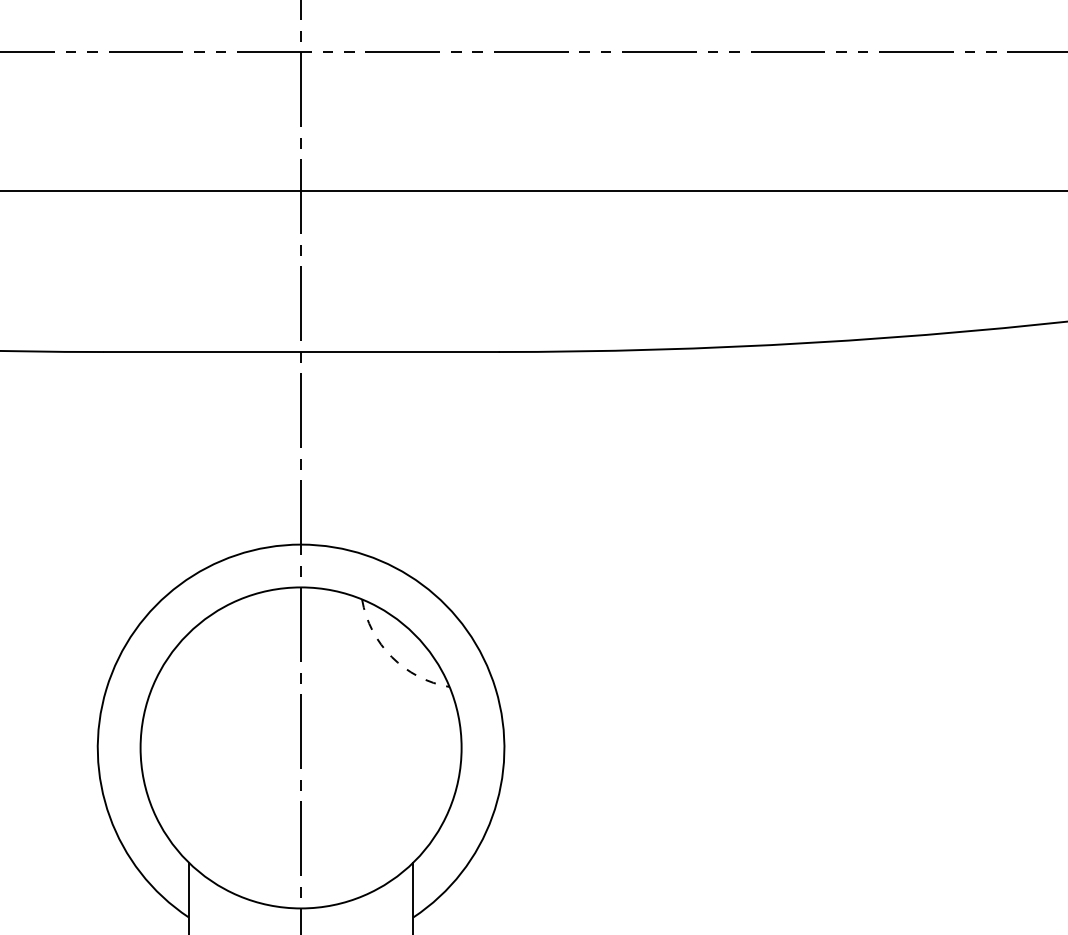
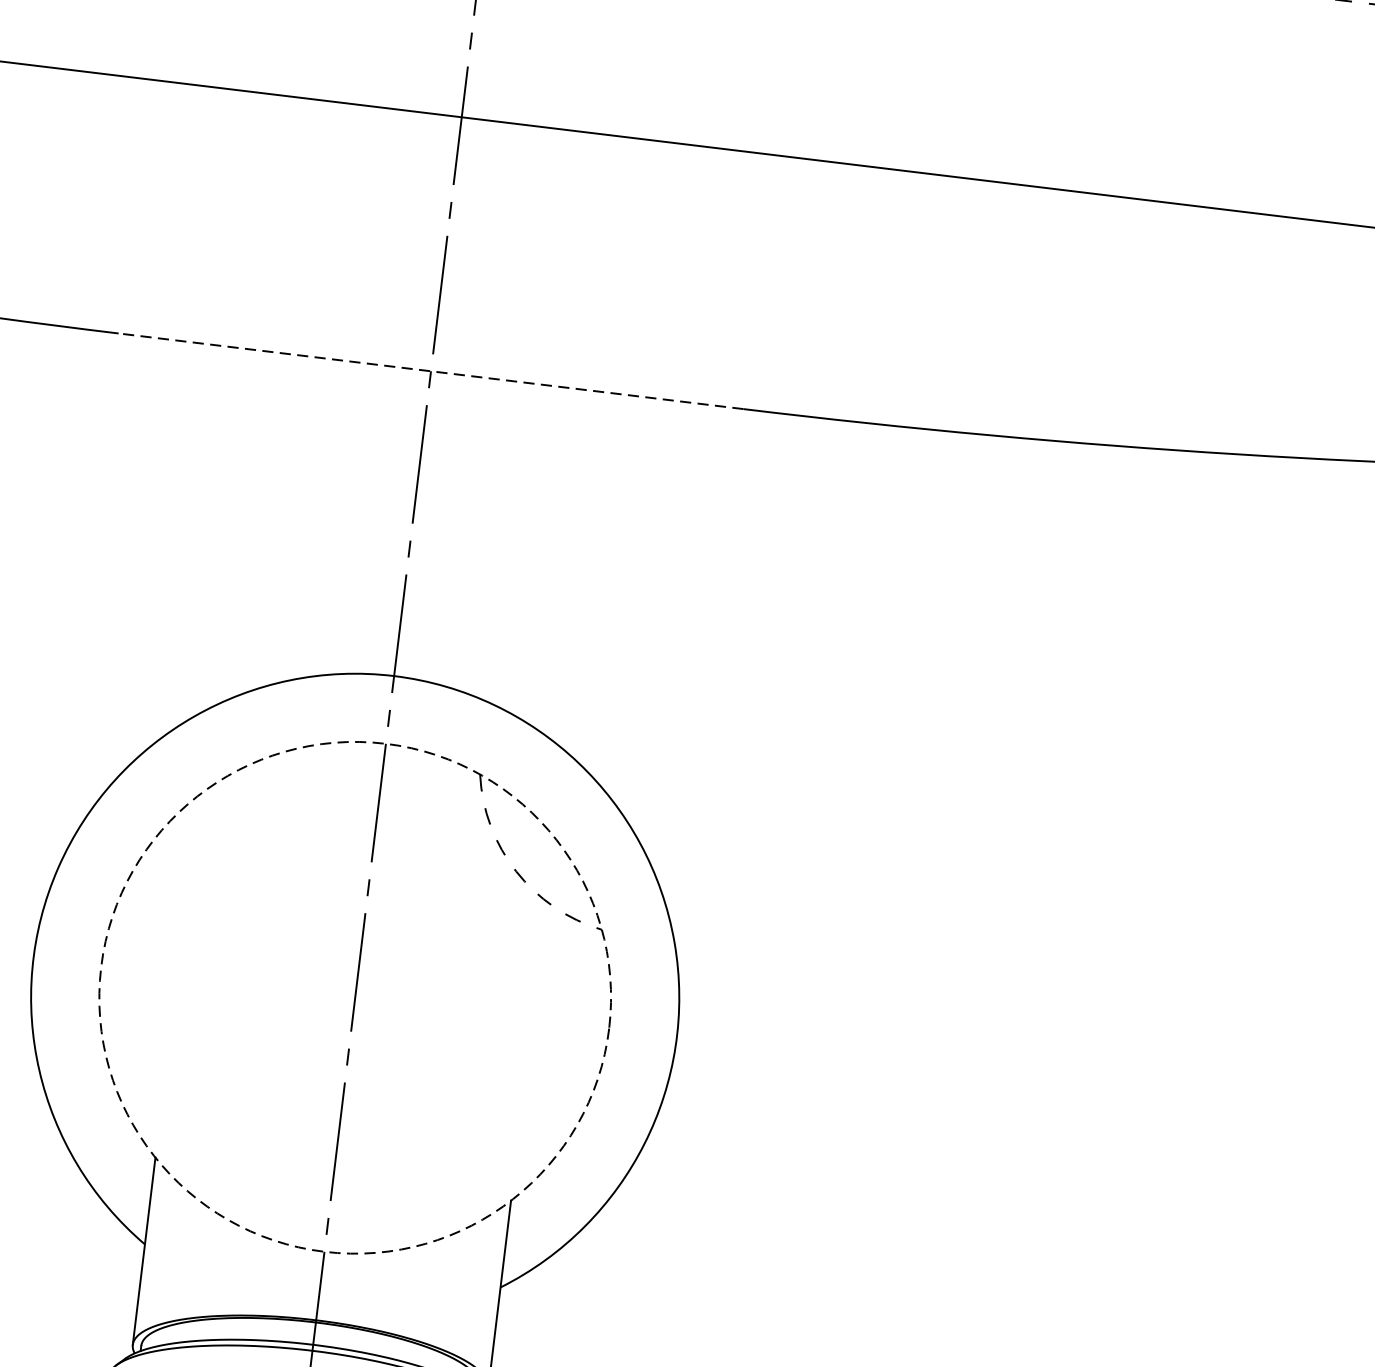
line: (300, 352) -> (429, 371), solid -> dashed
circle: (300, 747) -> (354, 997), solid -> dashed

